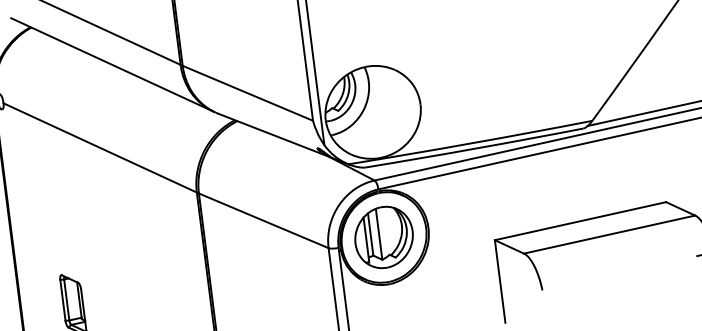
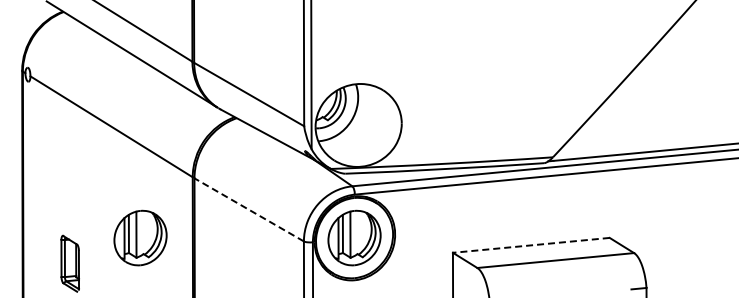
line: (262, 220) -> (248, 209), solid -> dashed
line: (580, 221) -> (531, 245), solid -> dashed
part: (147, 266) -> (140, 237), added

